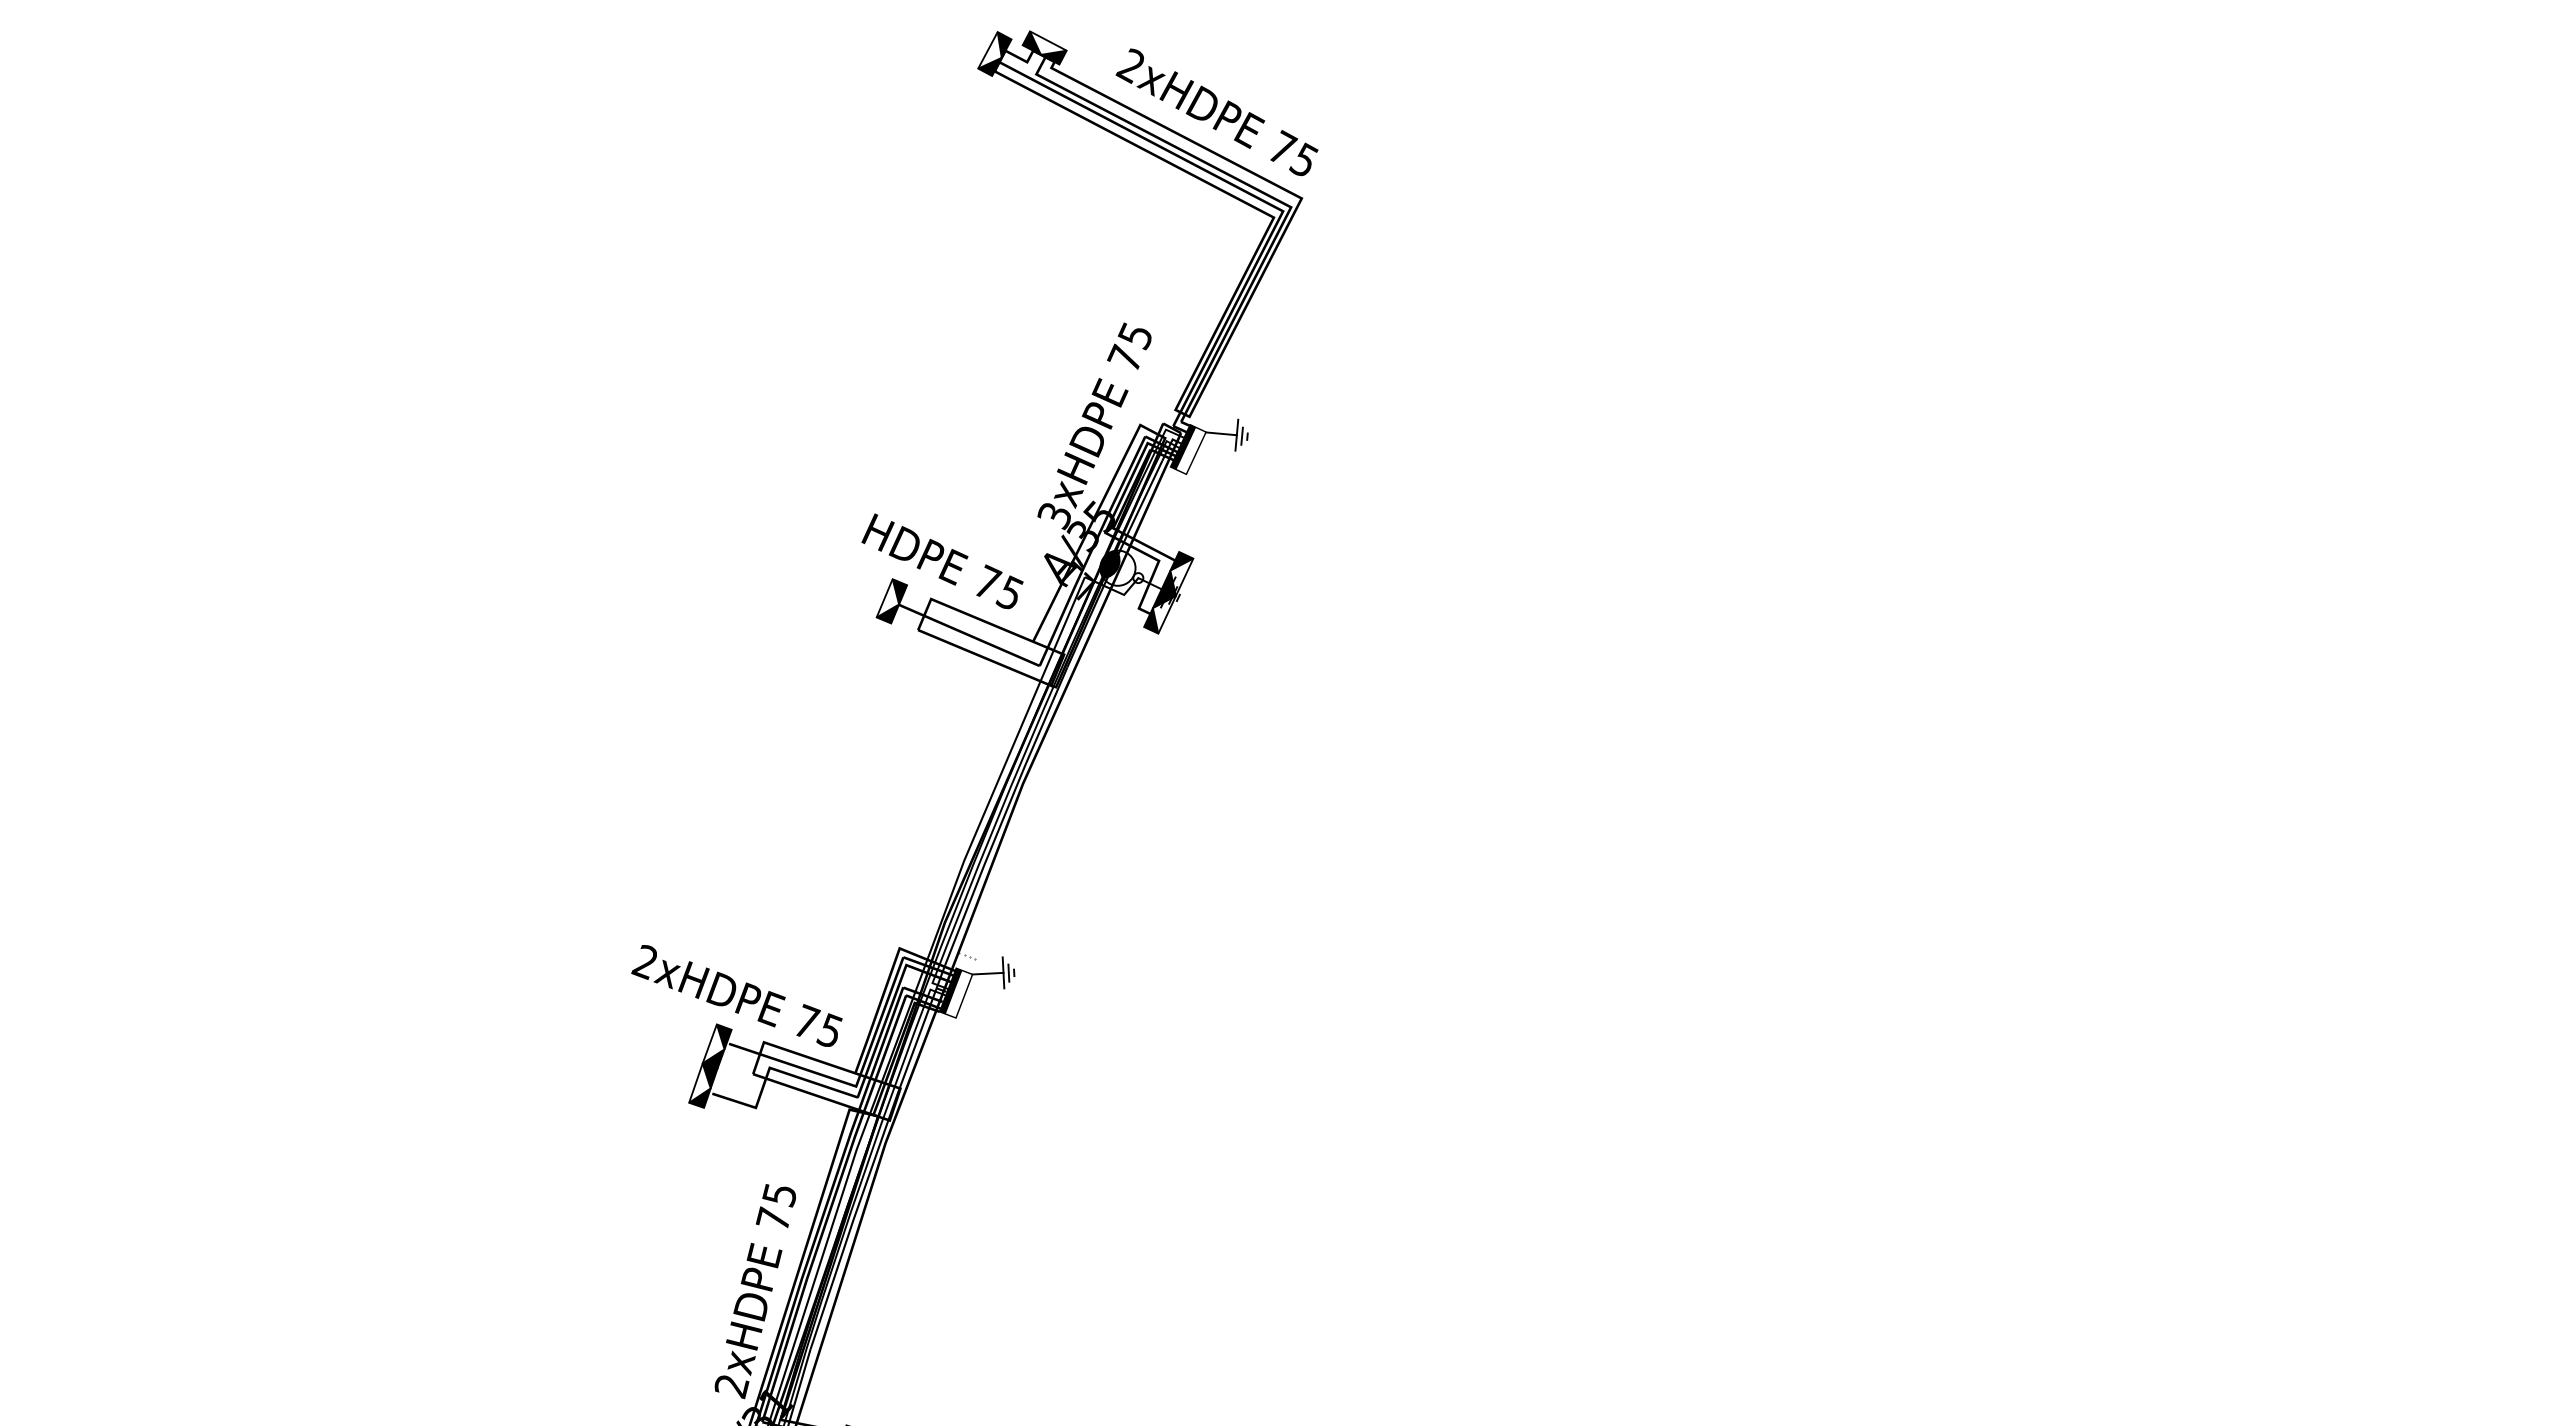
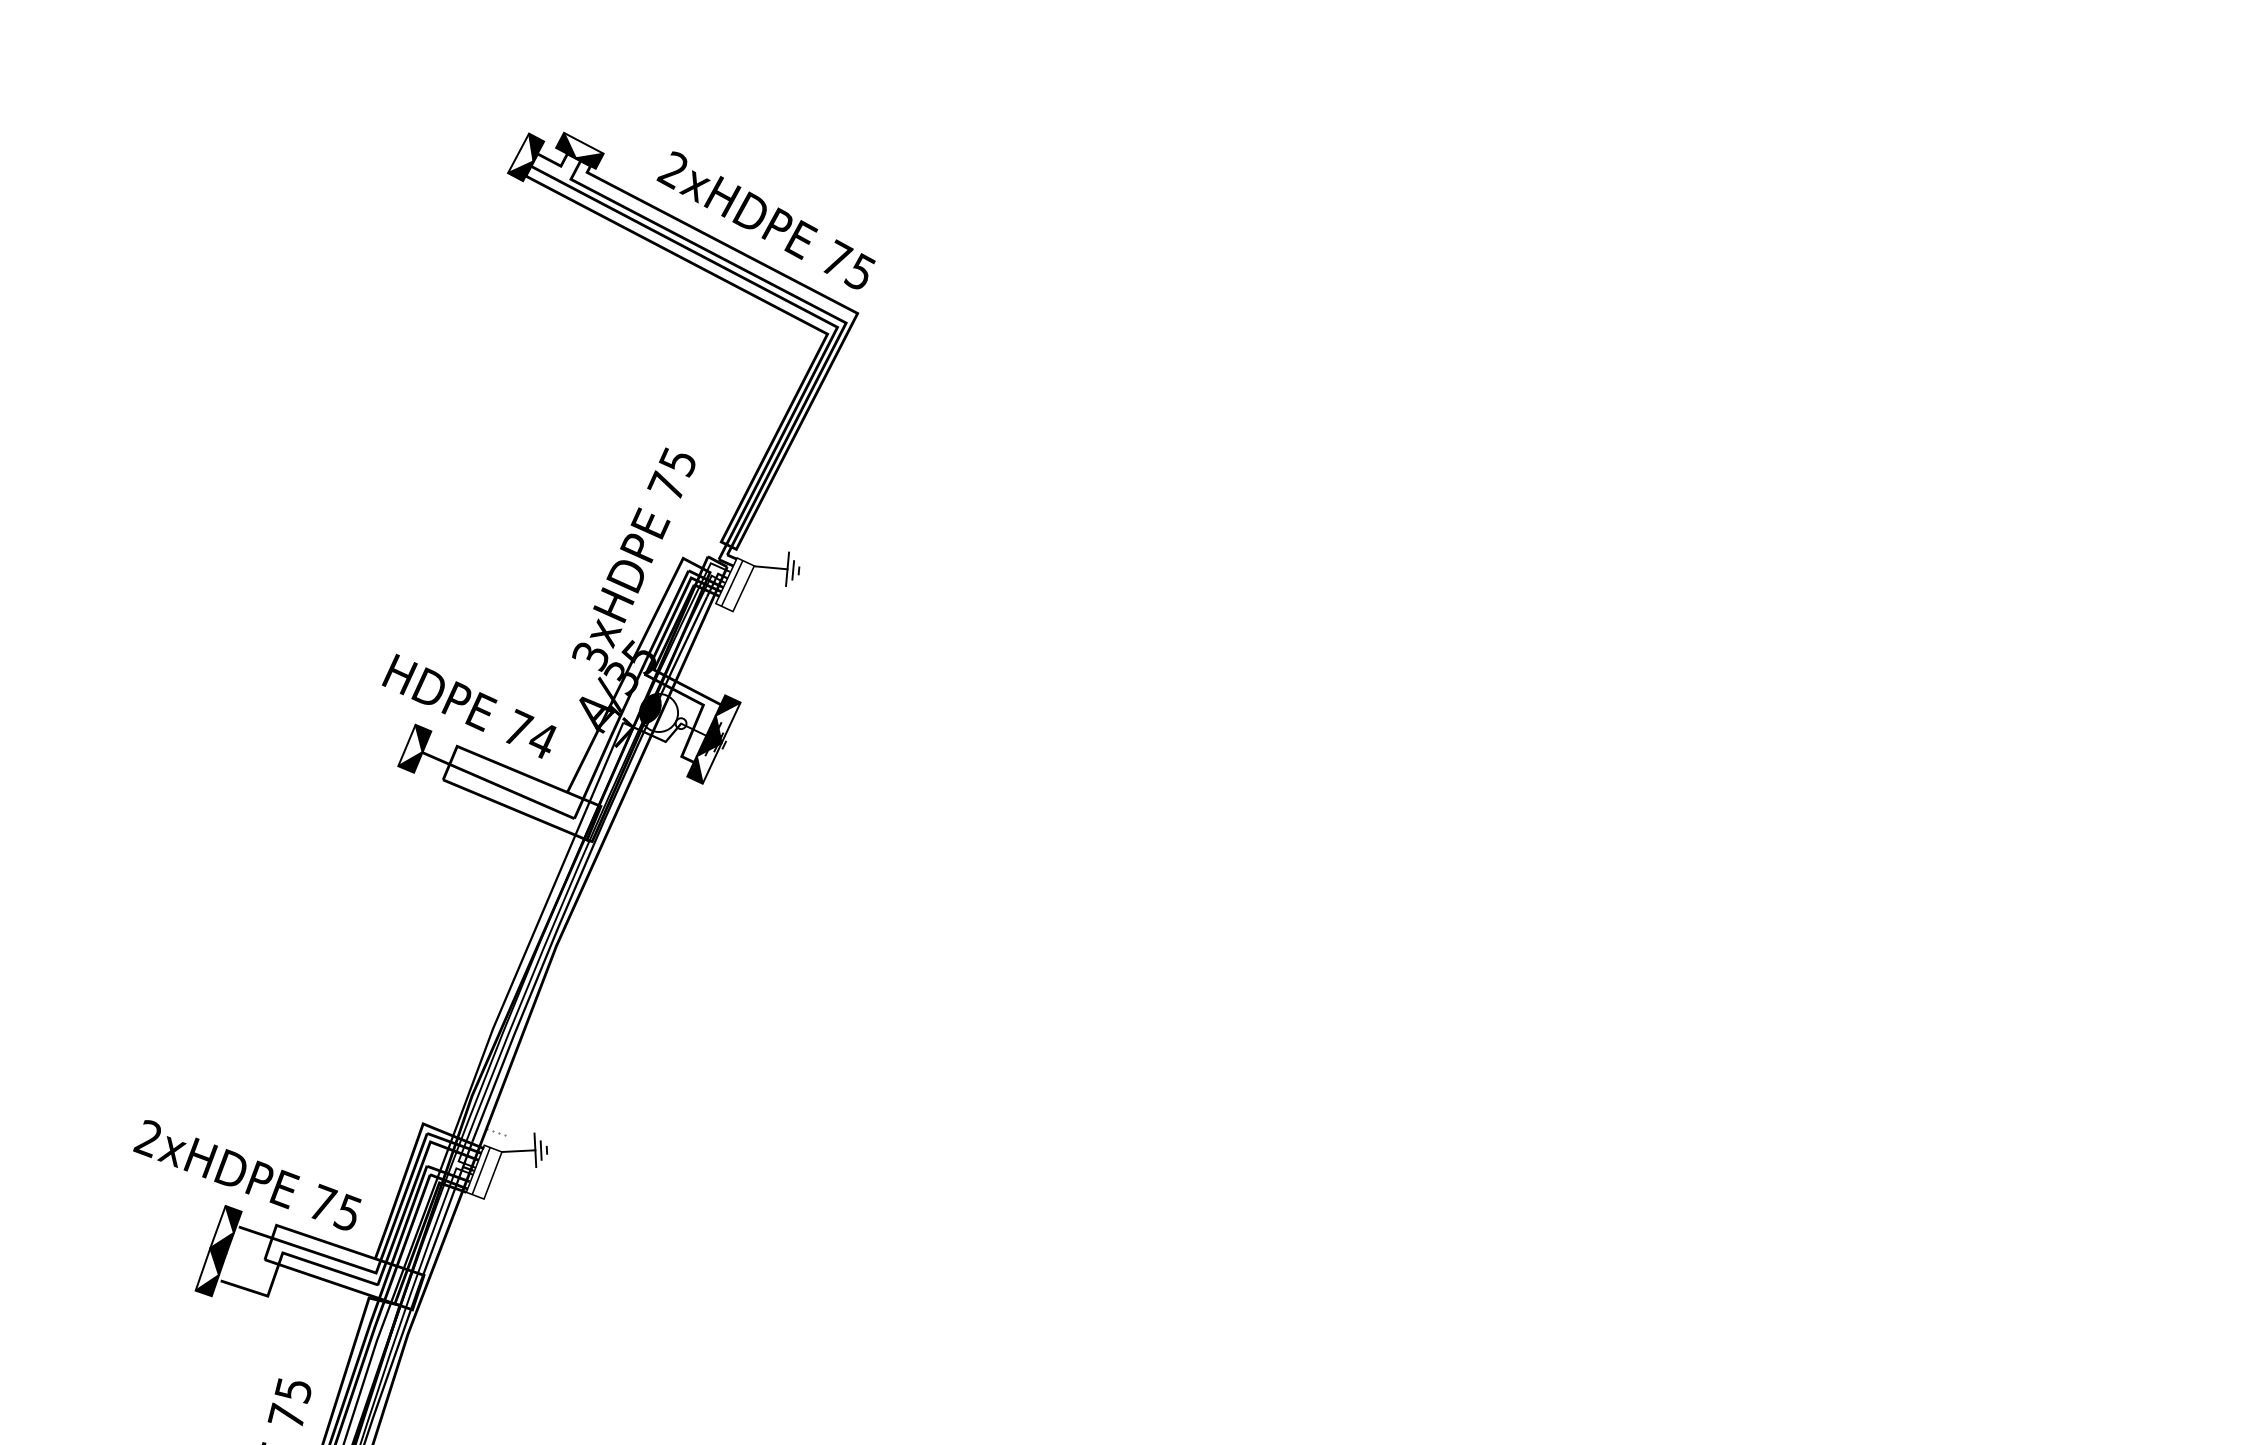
fill: (1182, 446) -> (728, 581), removed
text: (1009, 592) -> (541, 739), 75 -> 74
fill: (950, 990) -> (478, 1169), removed

